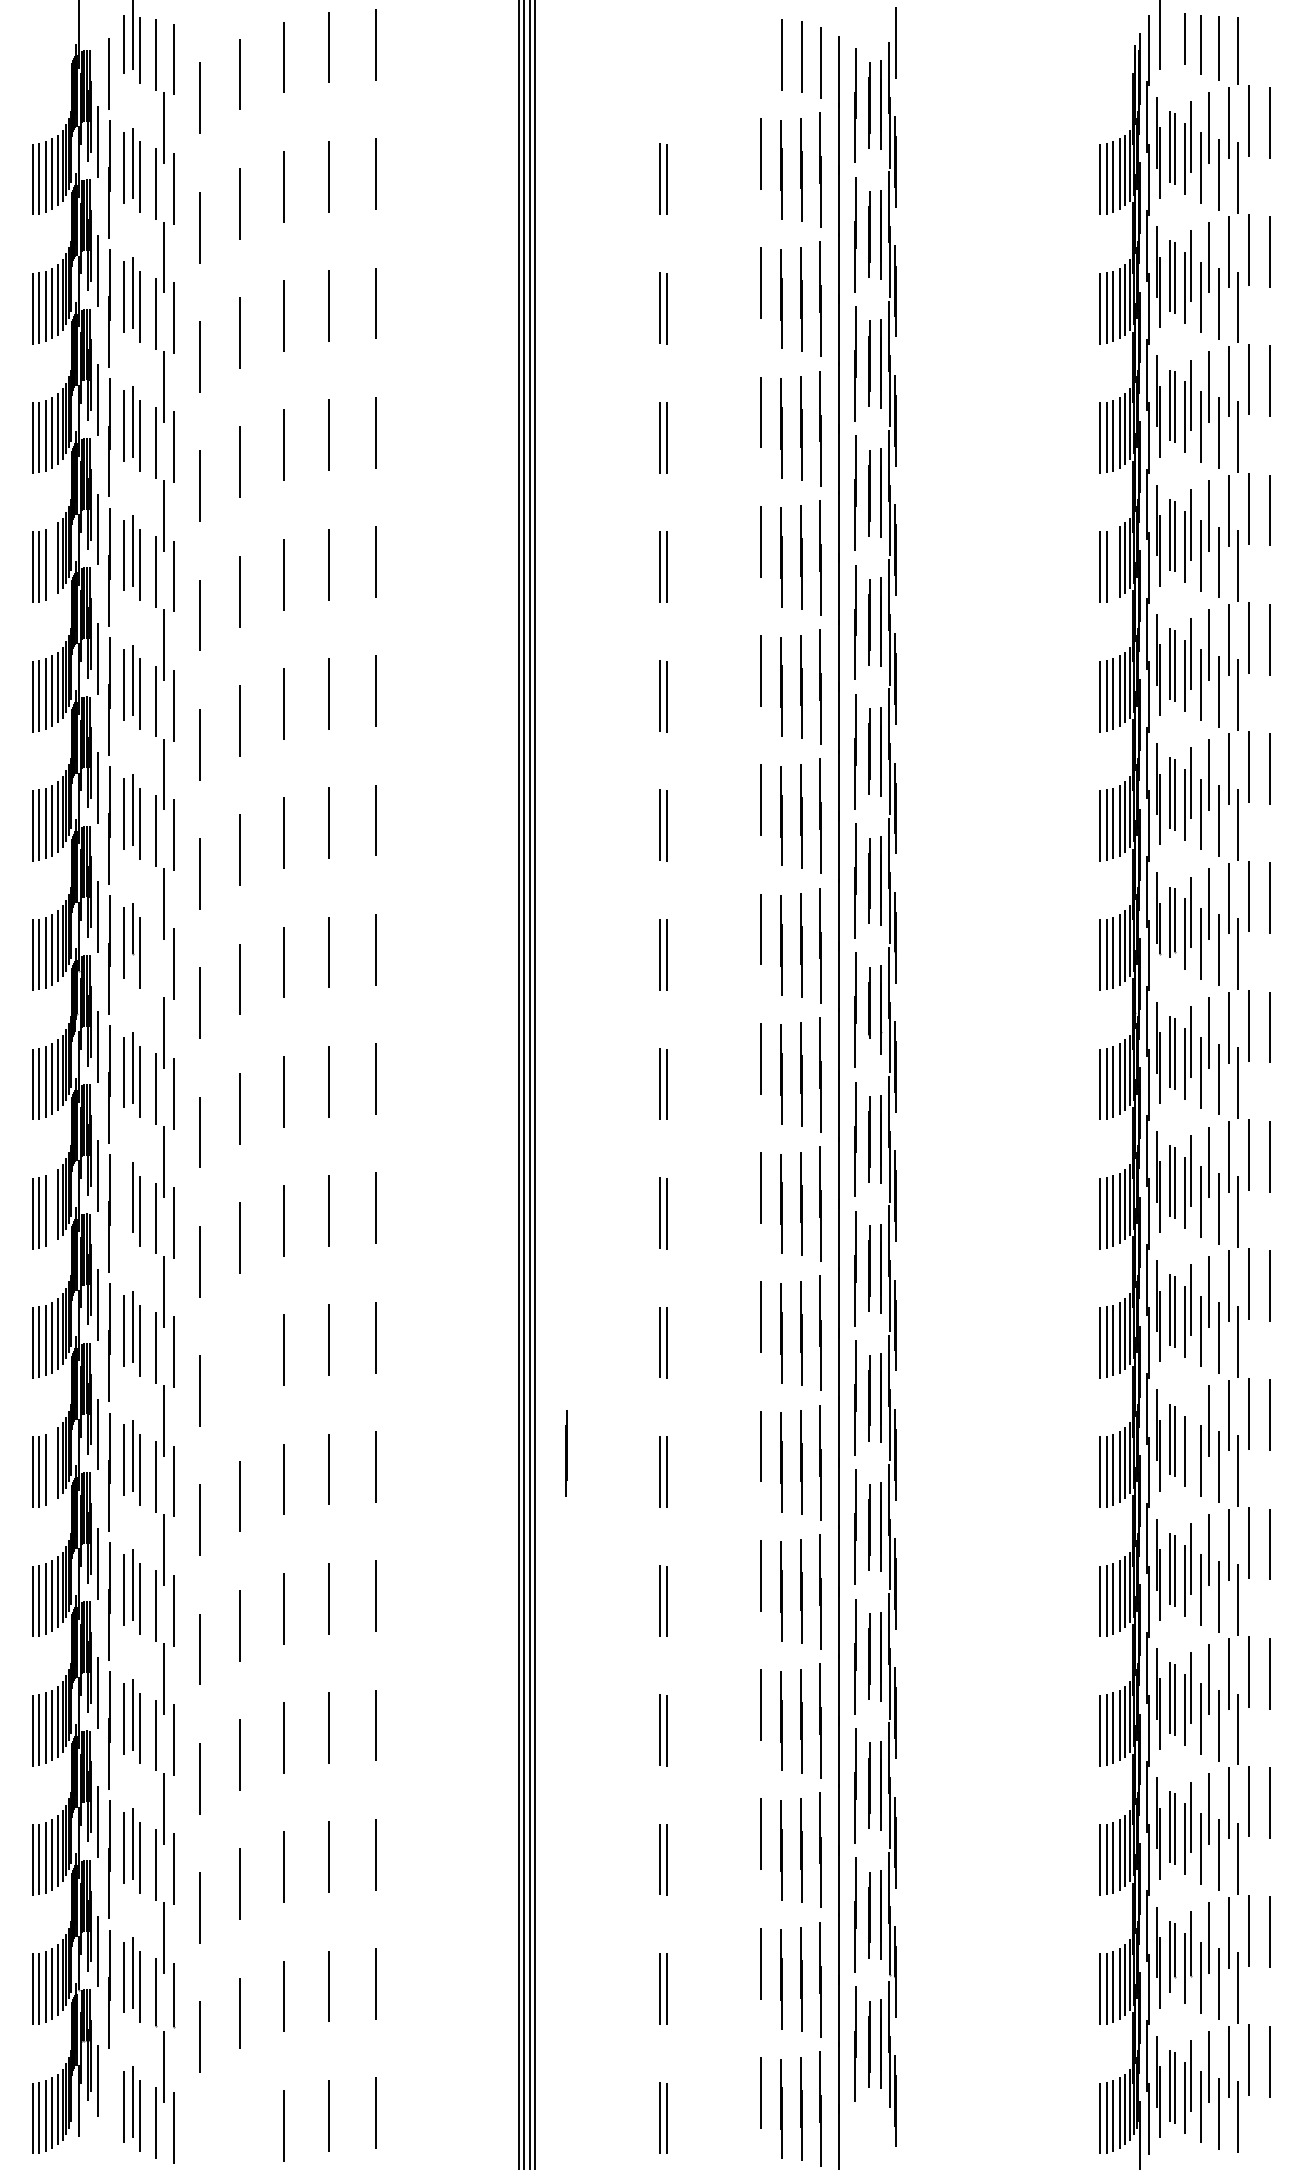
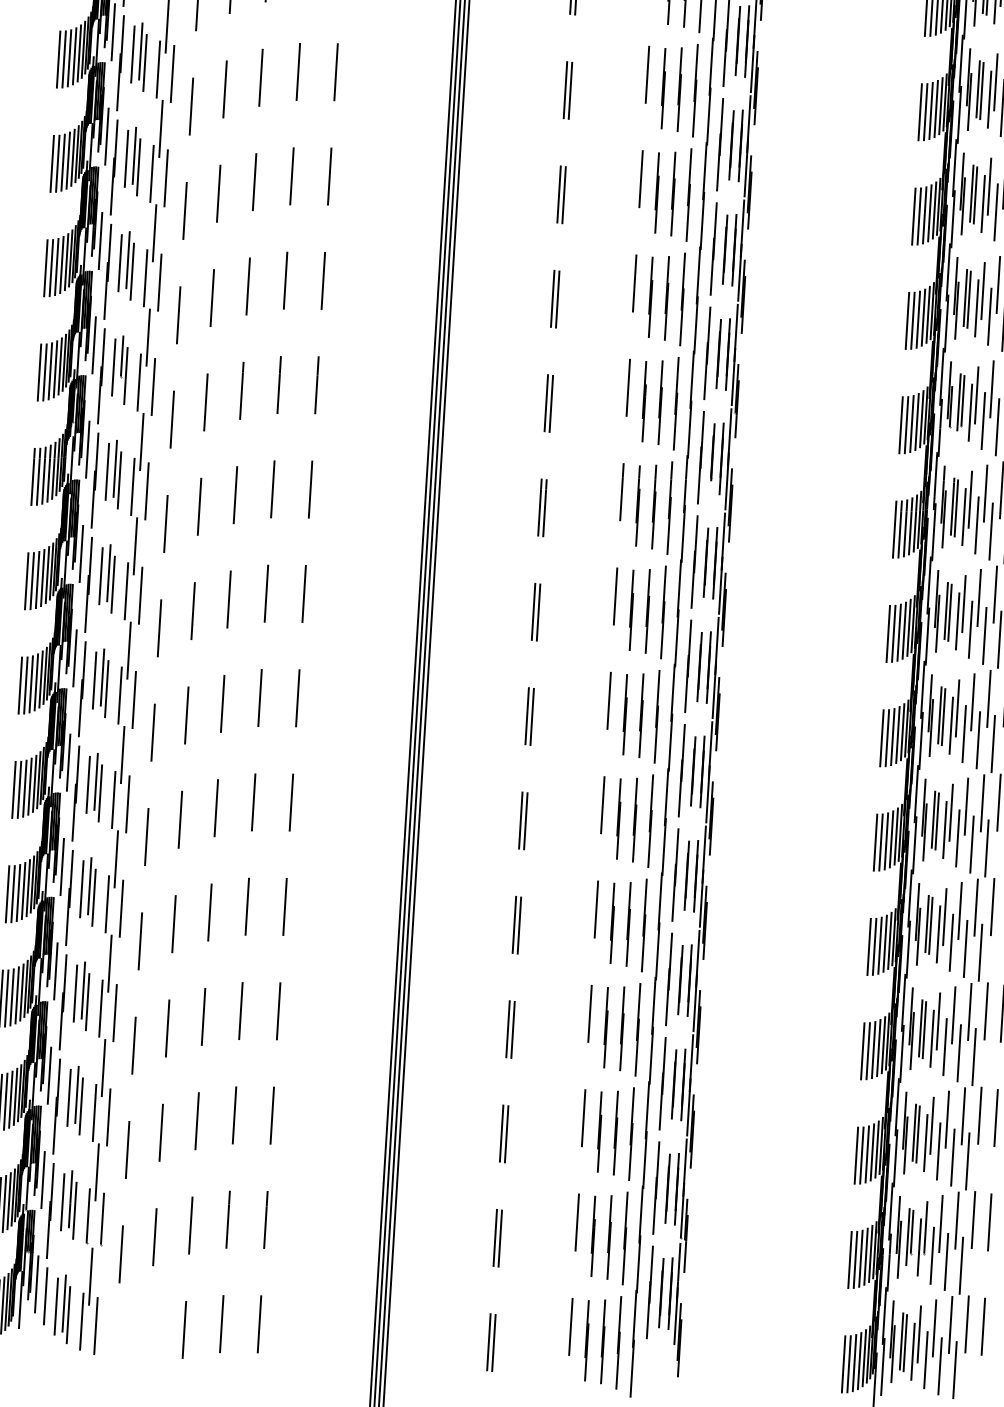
line: (52, 562) -> (74, 56), added
line: (1113, 564) -> (931, 110), added
line: (156, 959) -> (139, 382), added
line: (123, 1201) -> (100, 575), added
line: (52, 1208) -> (43, 578), added
line: (240, 1367) -> (186, 715), added
line: (1191, 1429) -> (951, 812), added
line: (566, 1453) -> (445, 801), removed
line: (52, 1466) -> (30, 786), added
line: (109, 2094) -> (45, 1296), added

